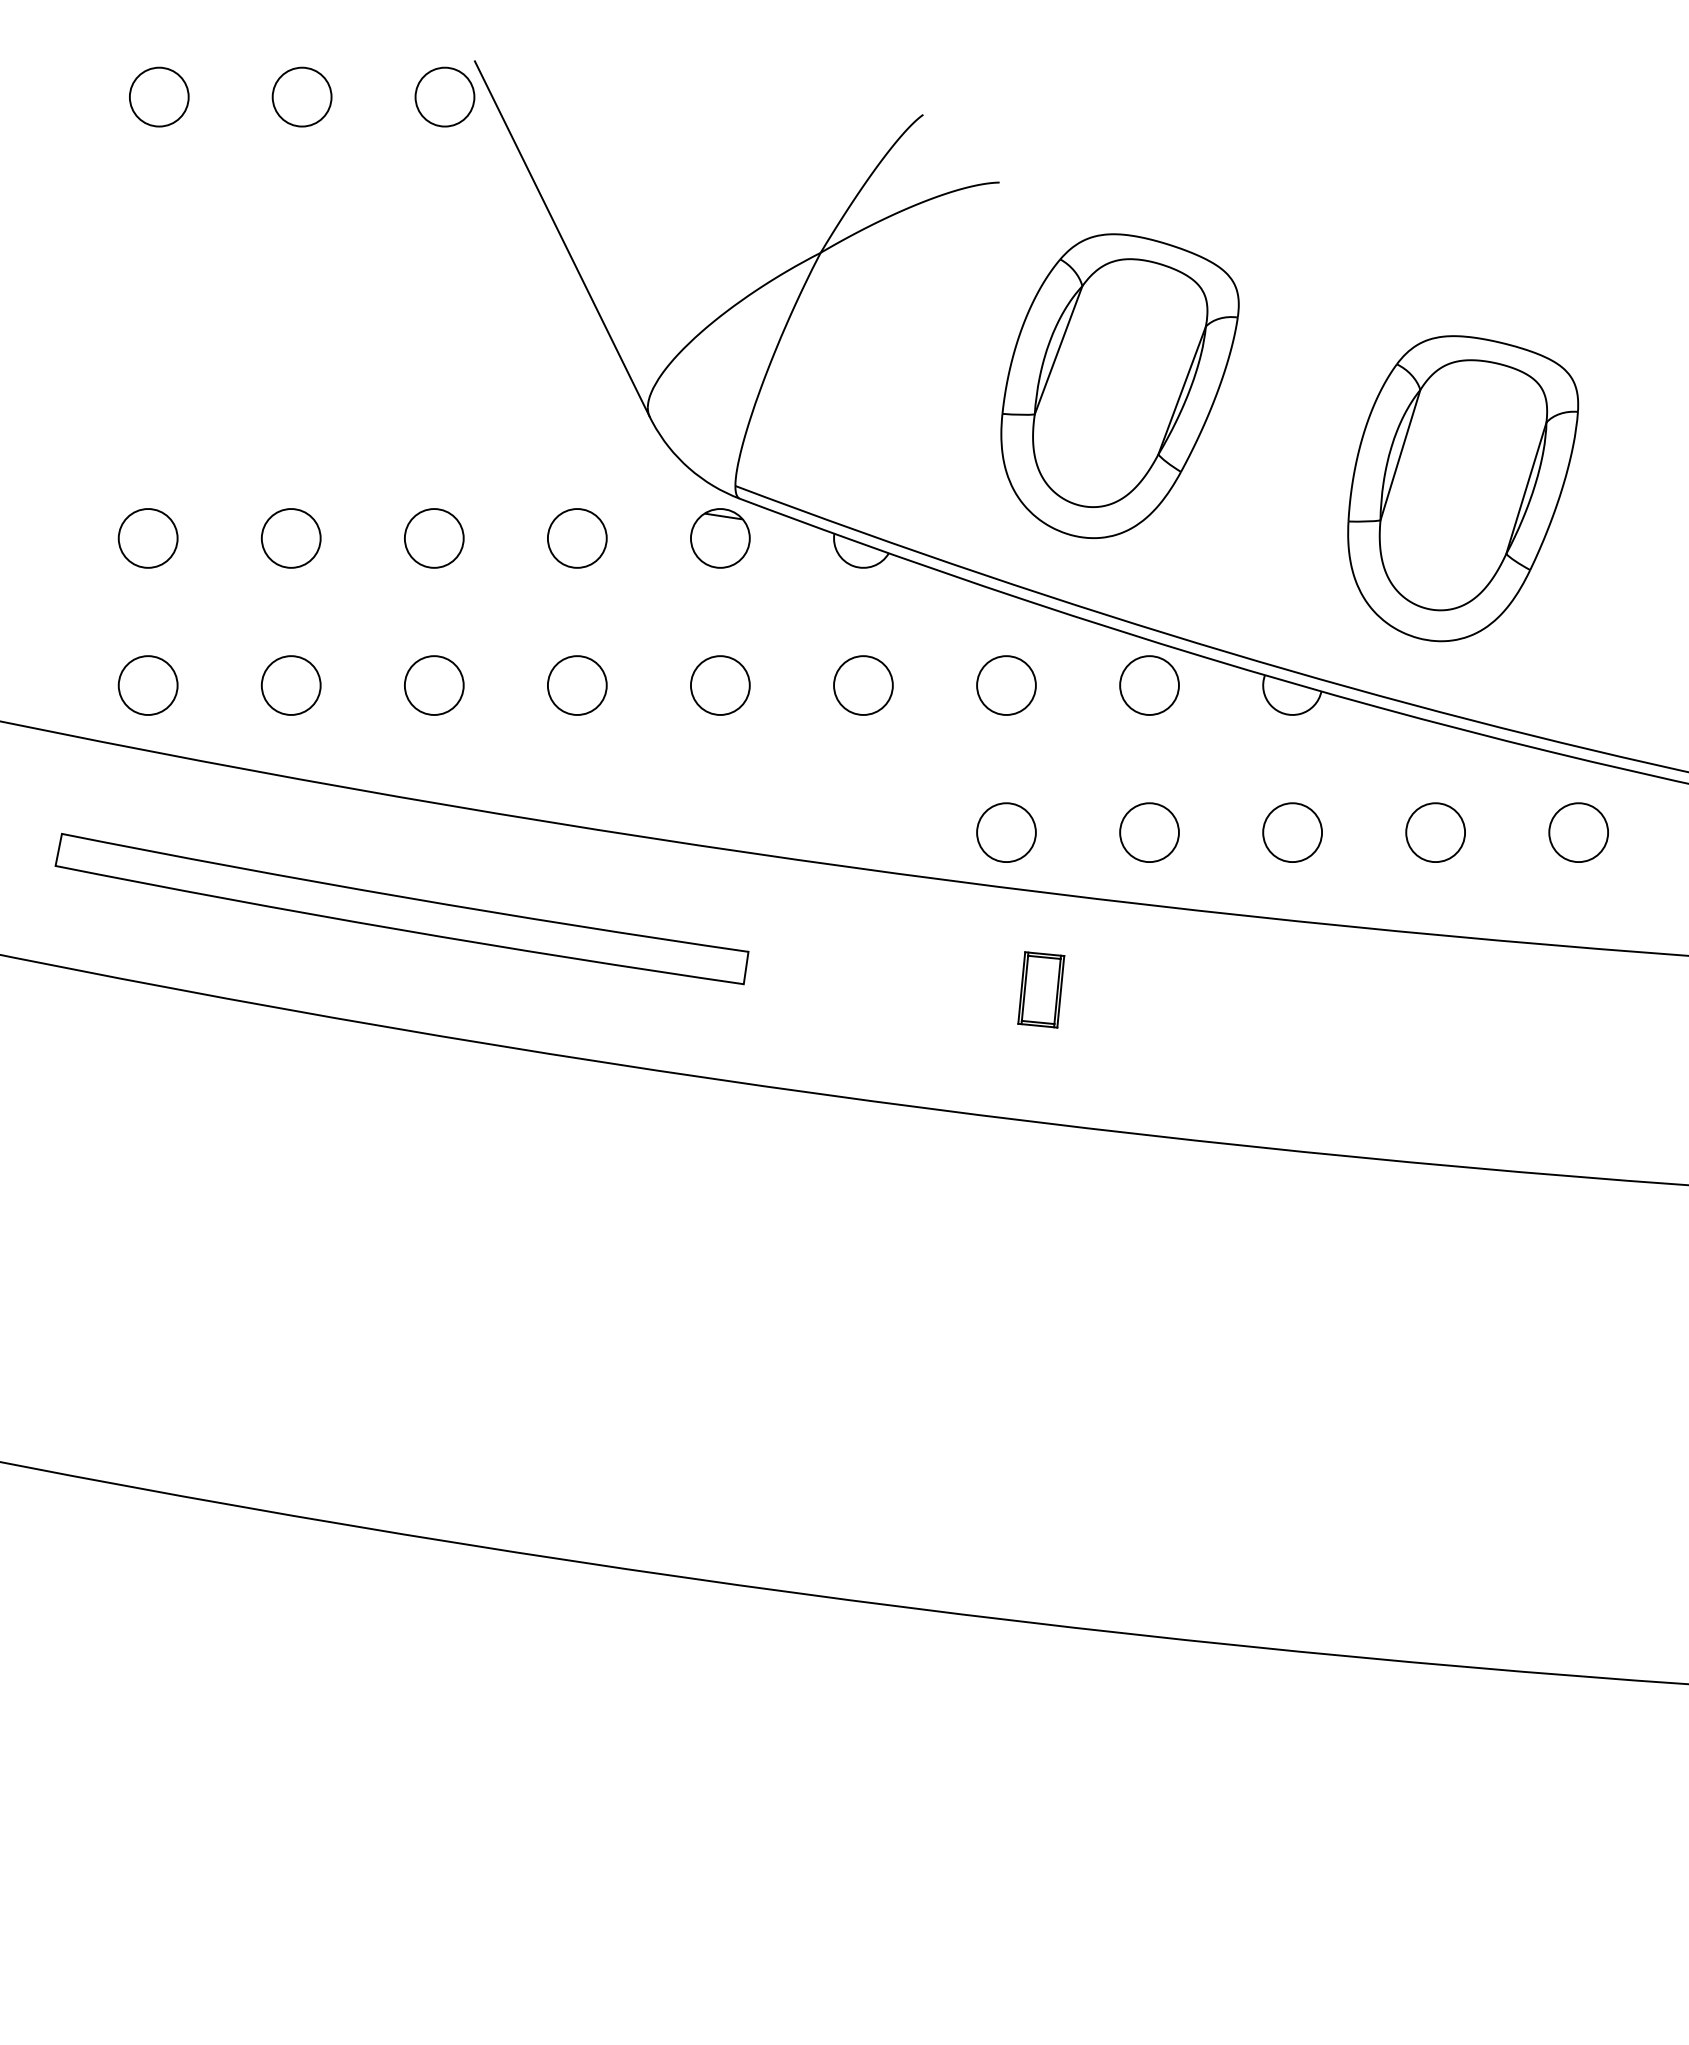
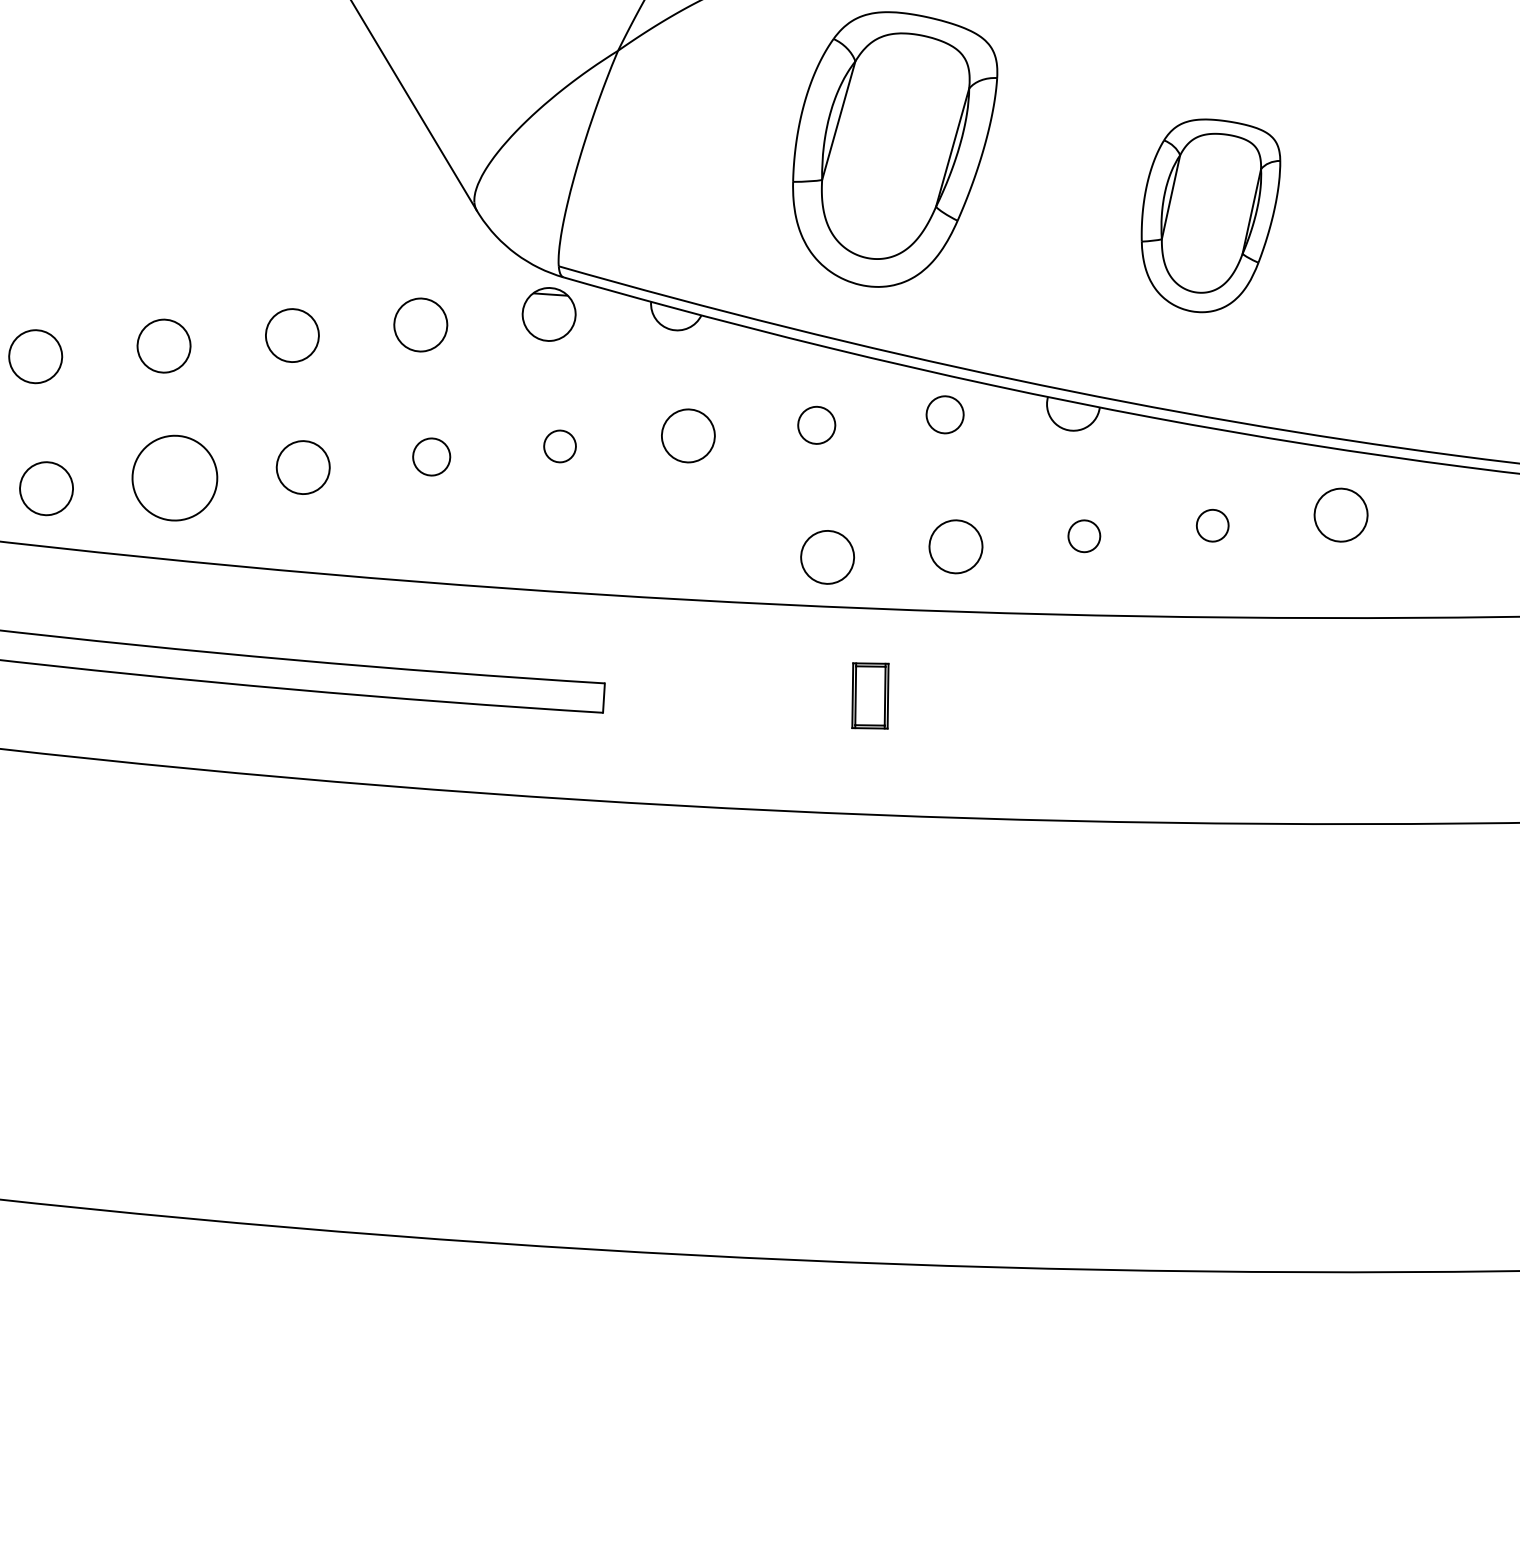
part: (1463, 488) -> (1212, 214), size x0.7
circle: (290, 685) -> (174, 478), size x1.6
circle: (577, 685) -> (431, 456), size x0.7
circle: (720, 685) -> (560, 446), size x0.6
circle: (1006, 685) -> (816, 425), size x0.7
circle: (1149, 685) -> (945, 414), size x0.7
circle: (1292, 832) -> (1084, 536), size x0.6
circle: (1435, 832) -> (1212, 525), size x0.6

